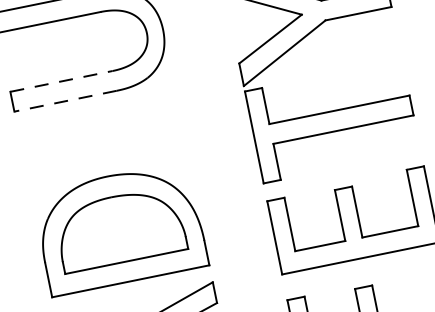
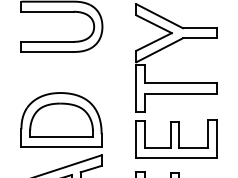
line: (63, 80) -> (48, 41), dashed -> solid
line: (65, 100) -> (47, 51), dashed -> solid

